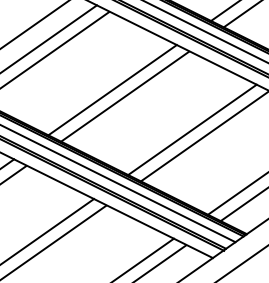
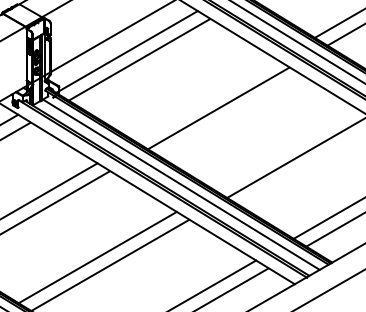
line: (112, 90) -> (206, 100), removed
line: (192, 130) -> (285, 149), removed

